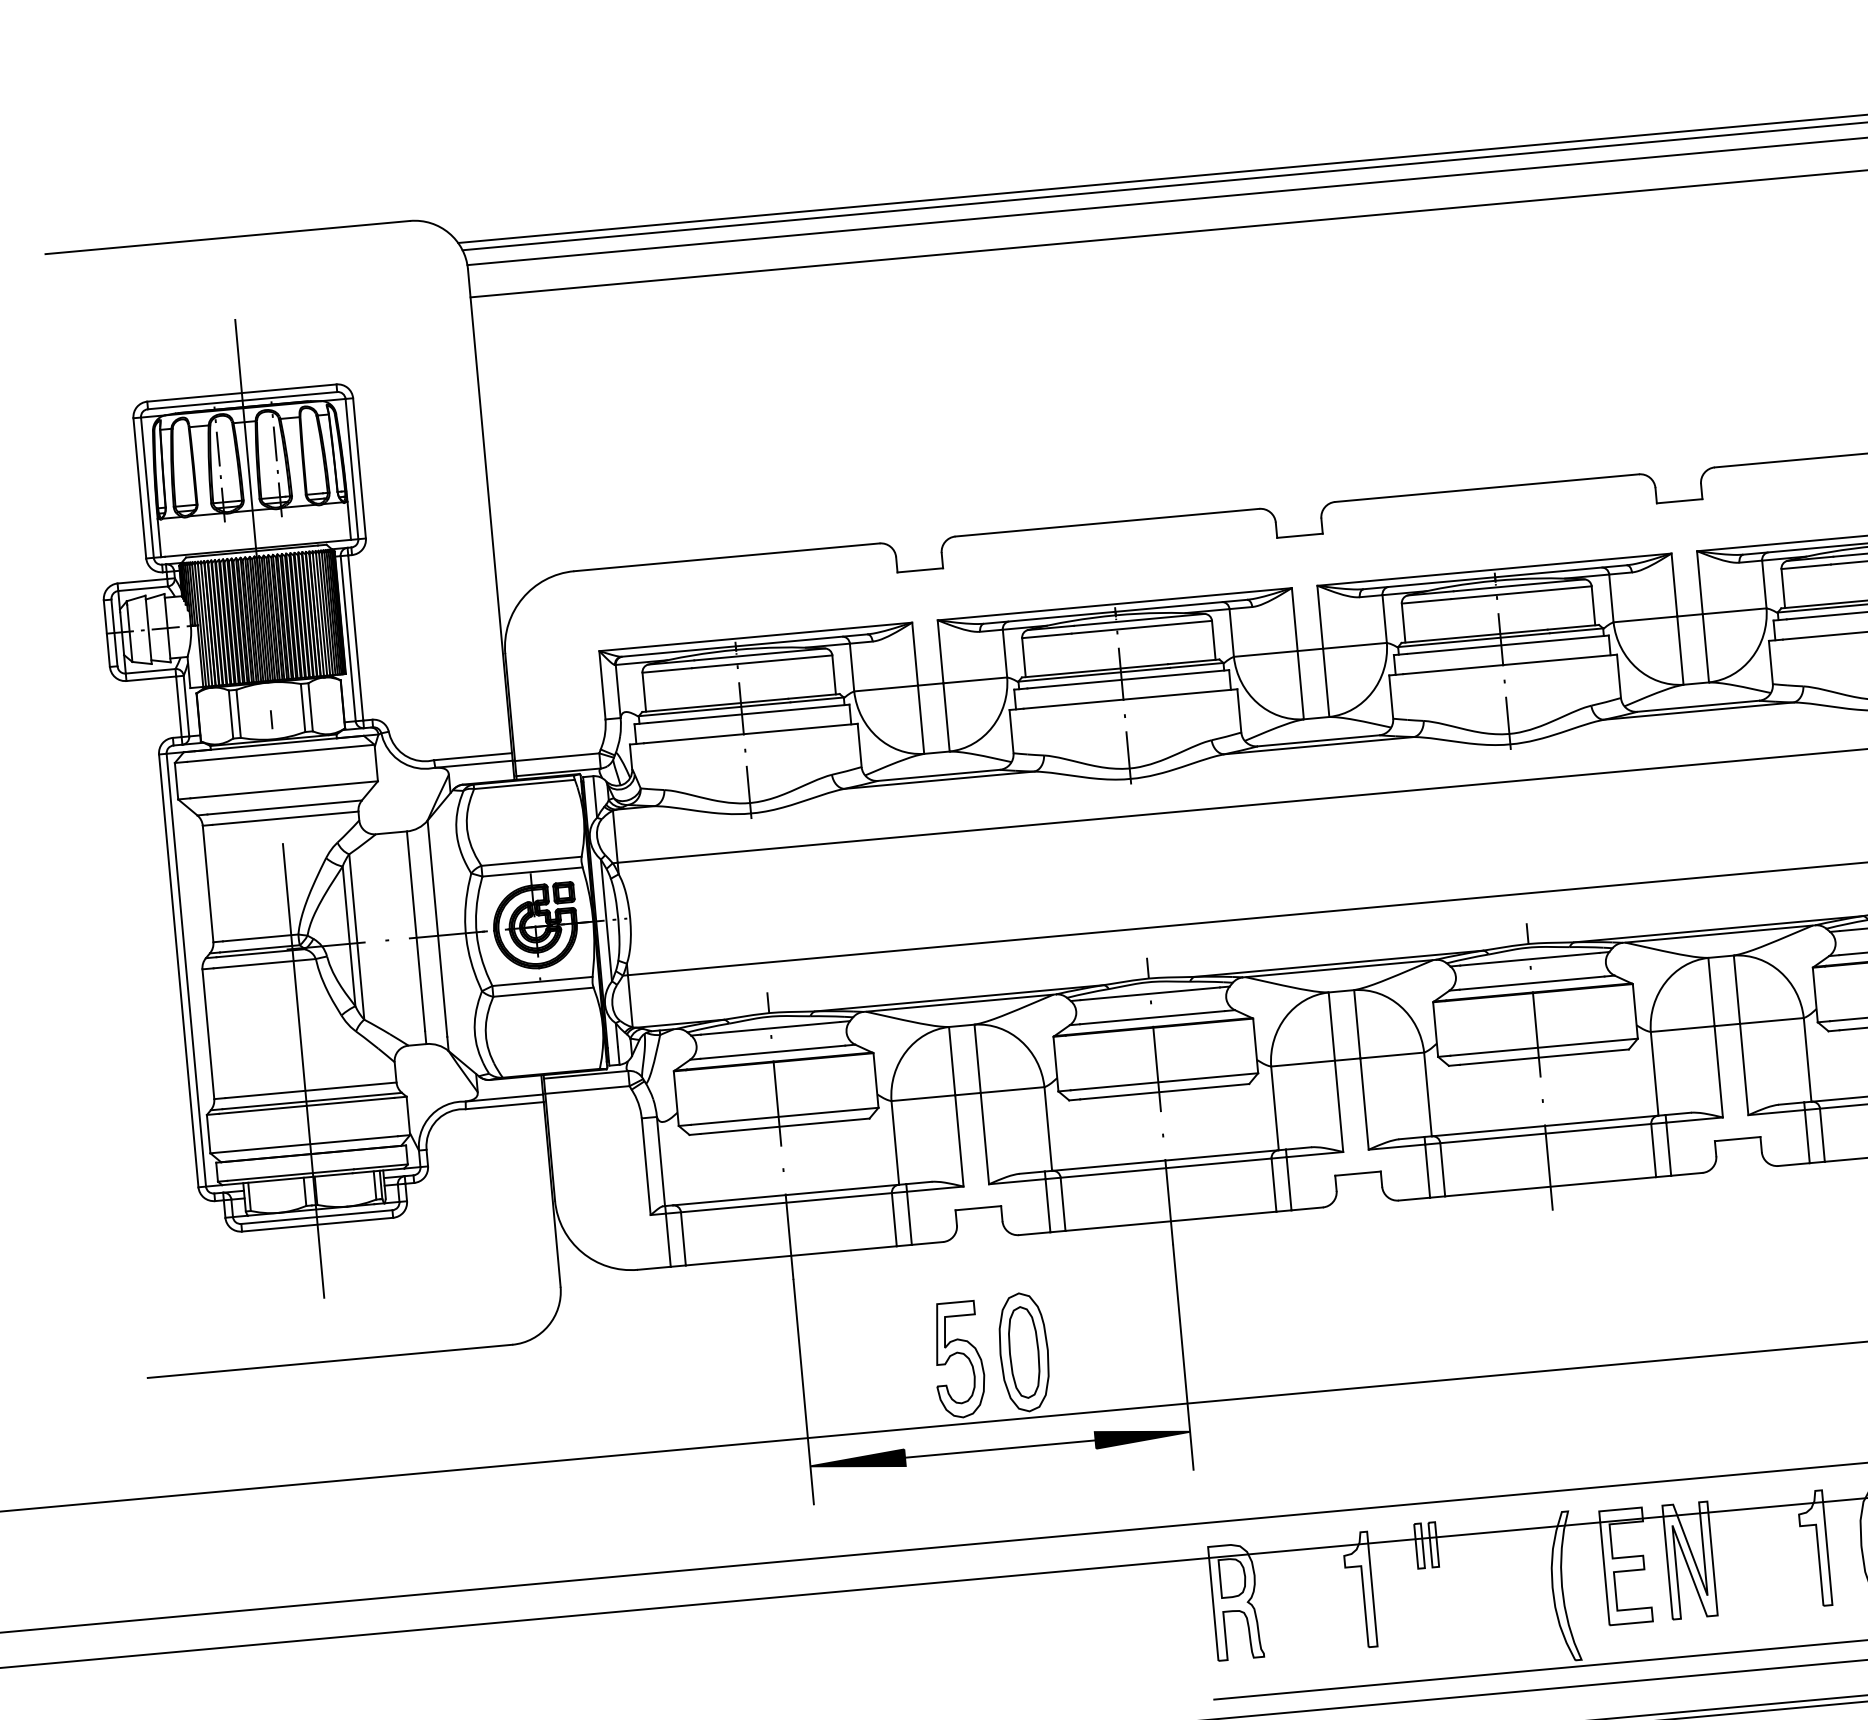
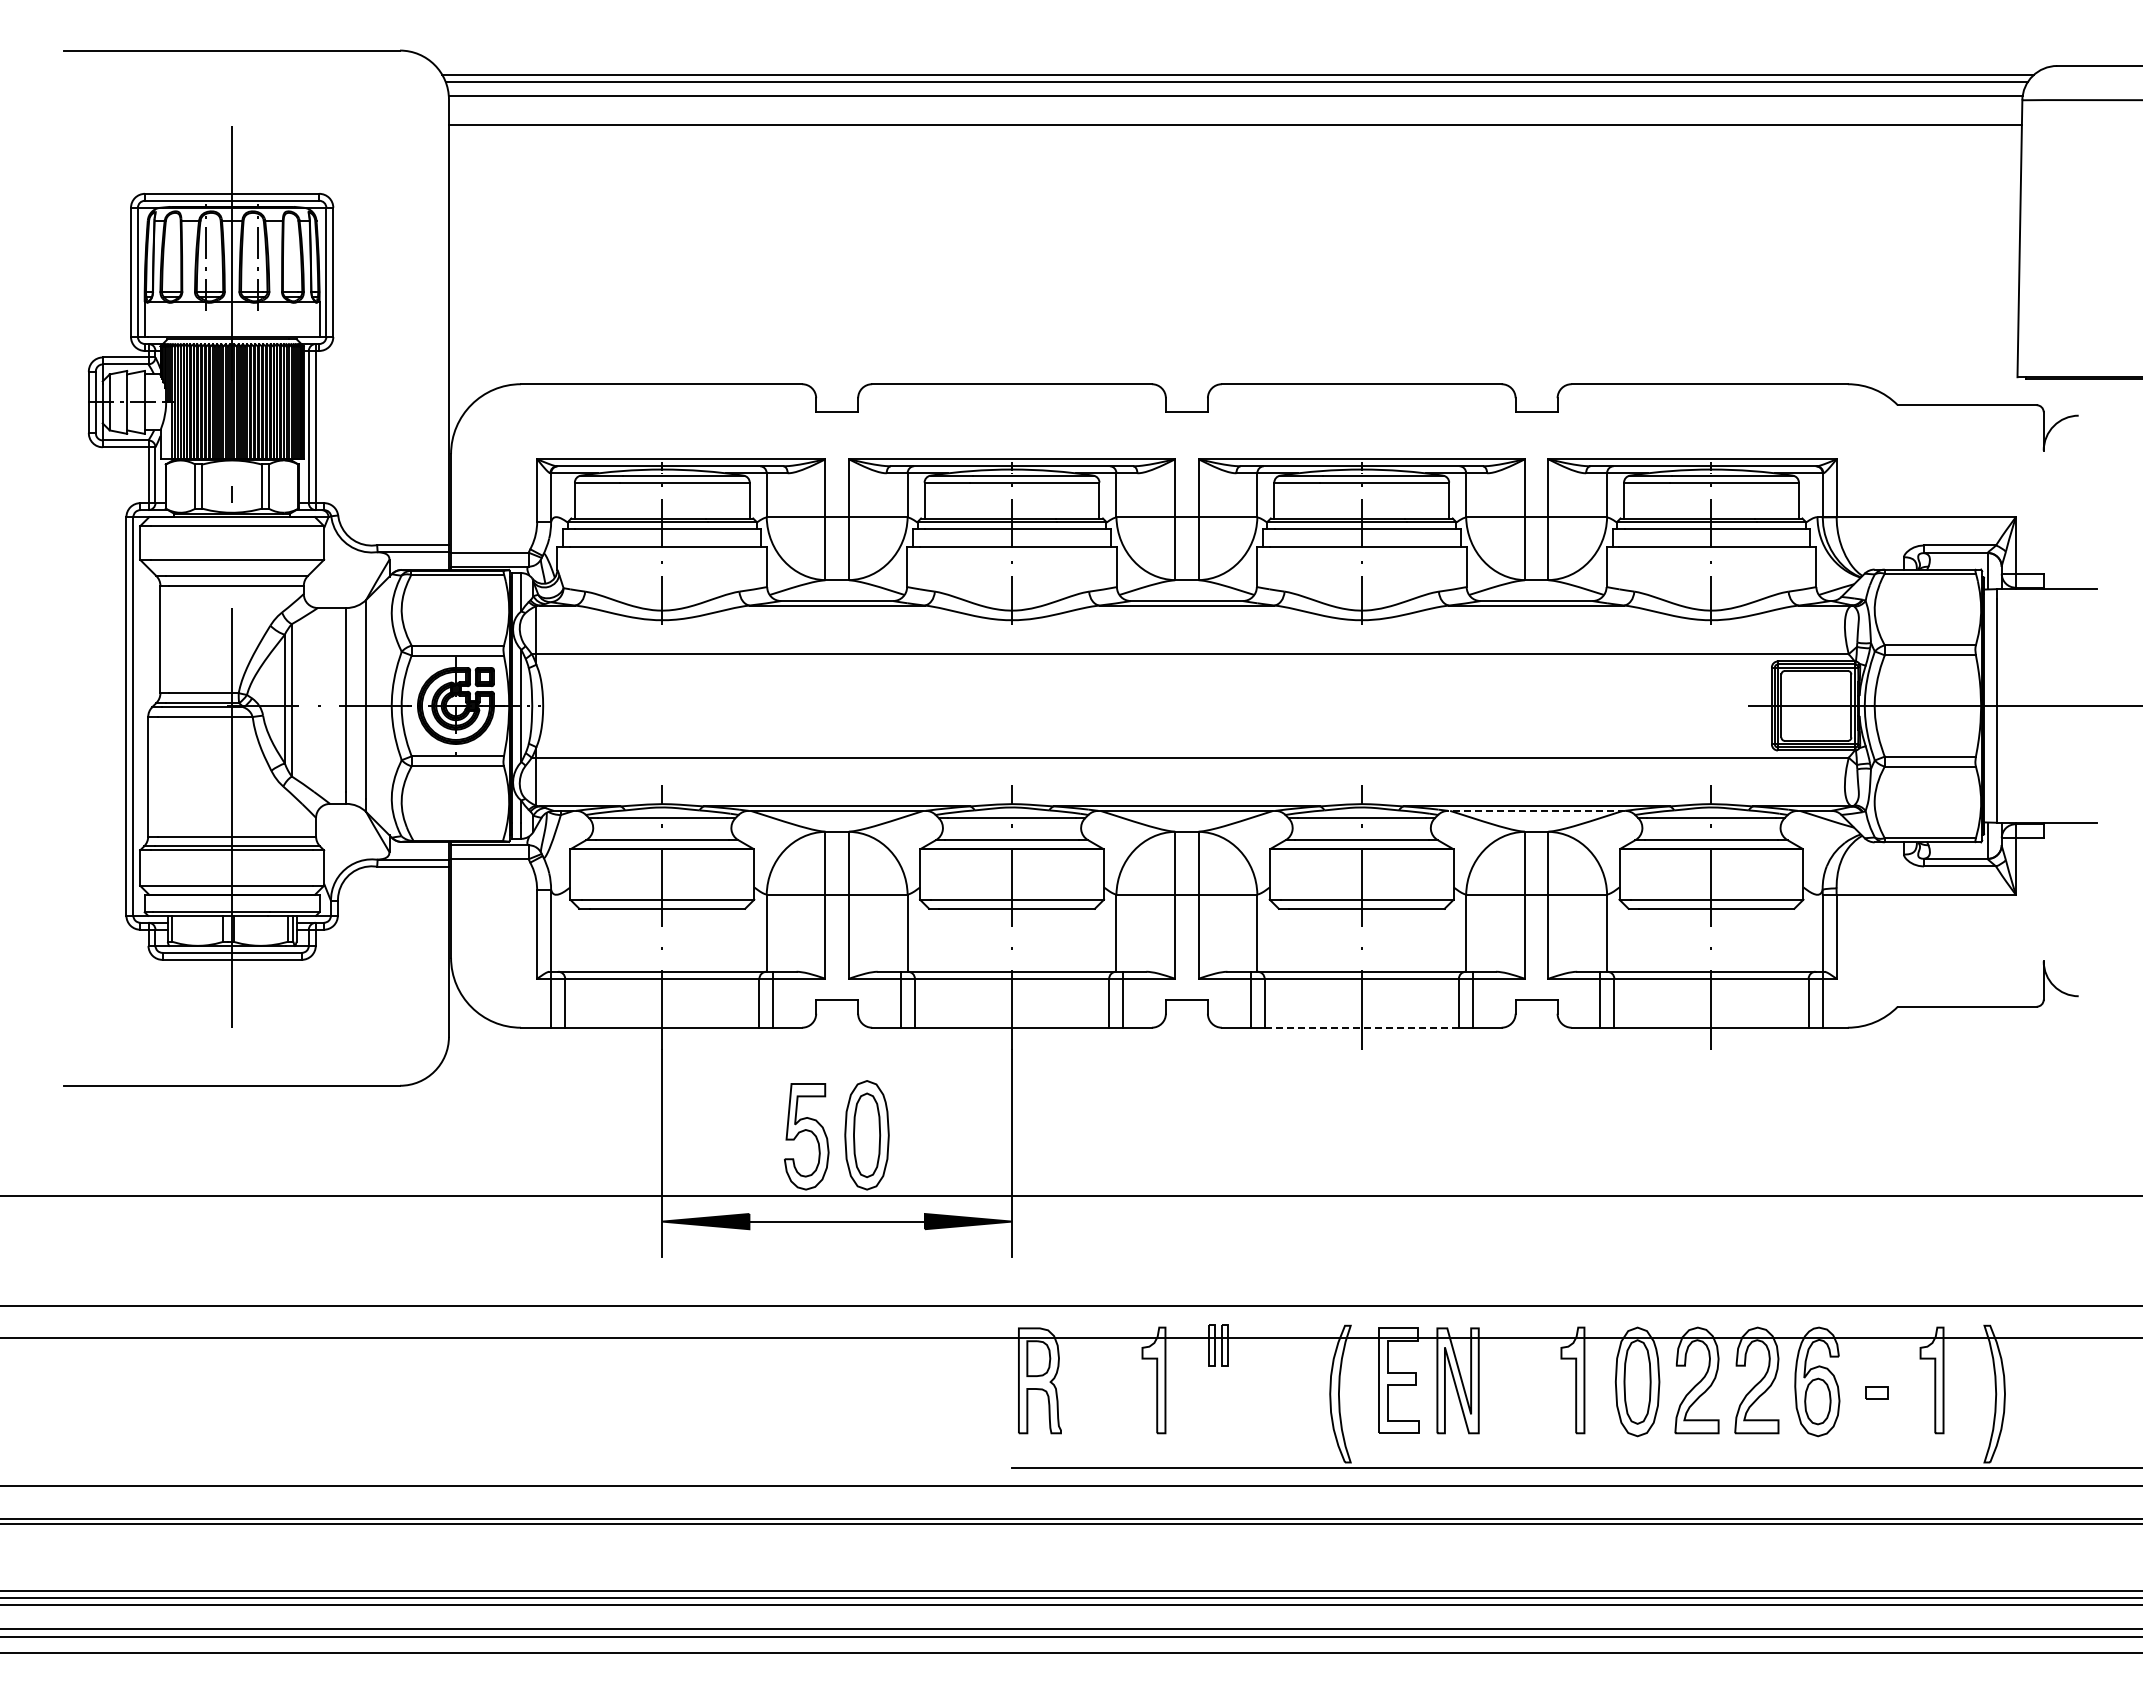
line: (1718, 933) -> (1536, 810), solid -> dashed
line: (1550, 1186) -> (1361, 1027), solid -> dashed

